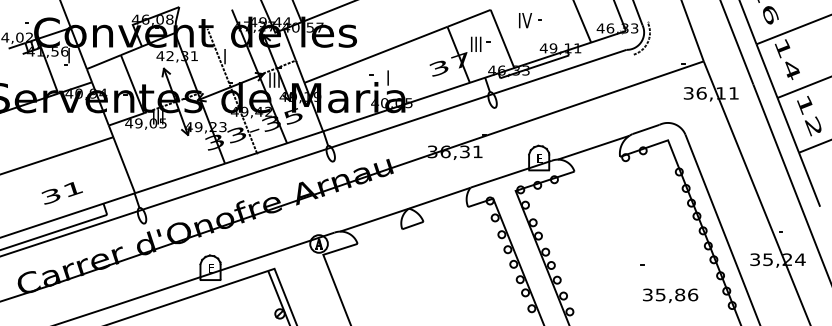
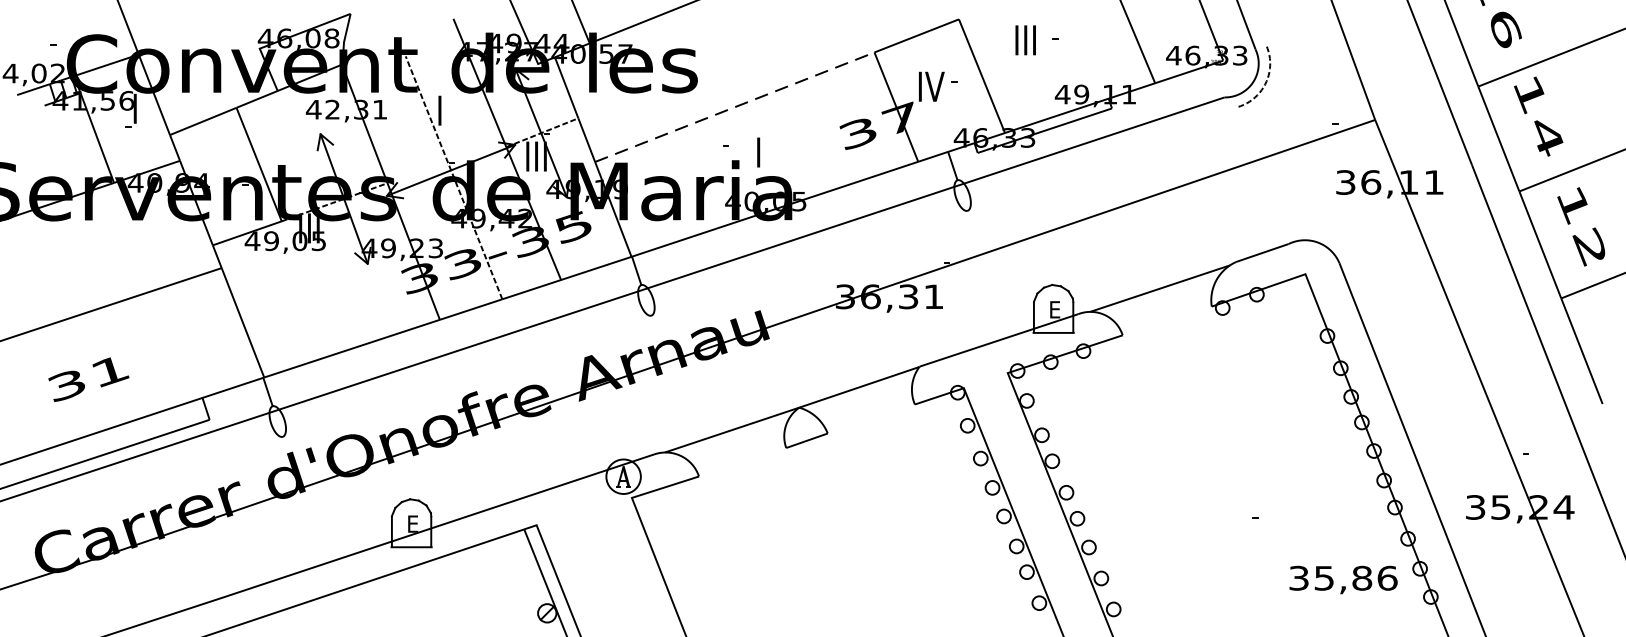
text: (525, 20) -> (1026, 40), IV -> III
text: (476, 43) -> (931, 85), III -> IV
line: (375, 54) -> (733, 106), solid -> dashed
text: (61, 193) -> (87, 380), moved
text: (670, 295) -> (1343, 579), moved

